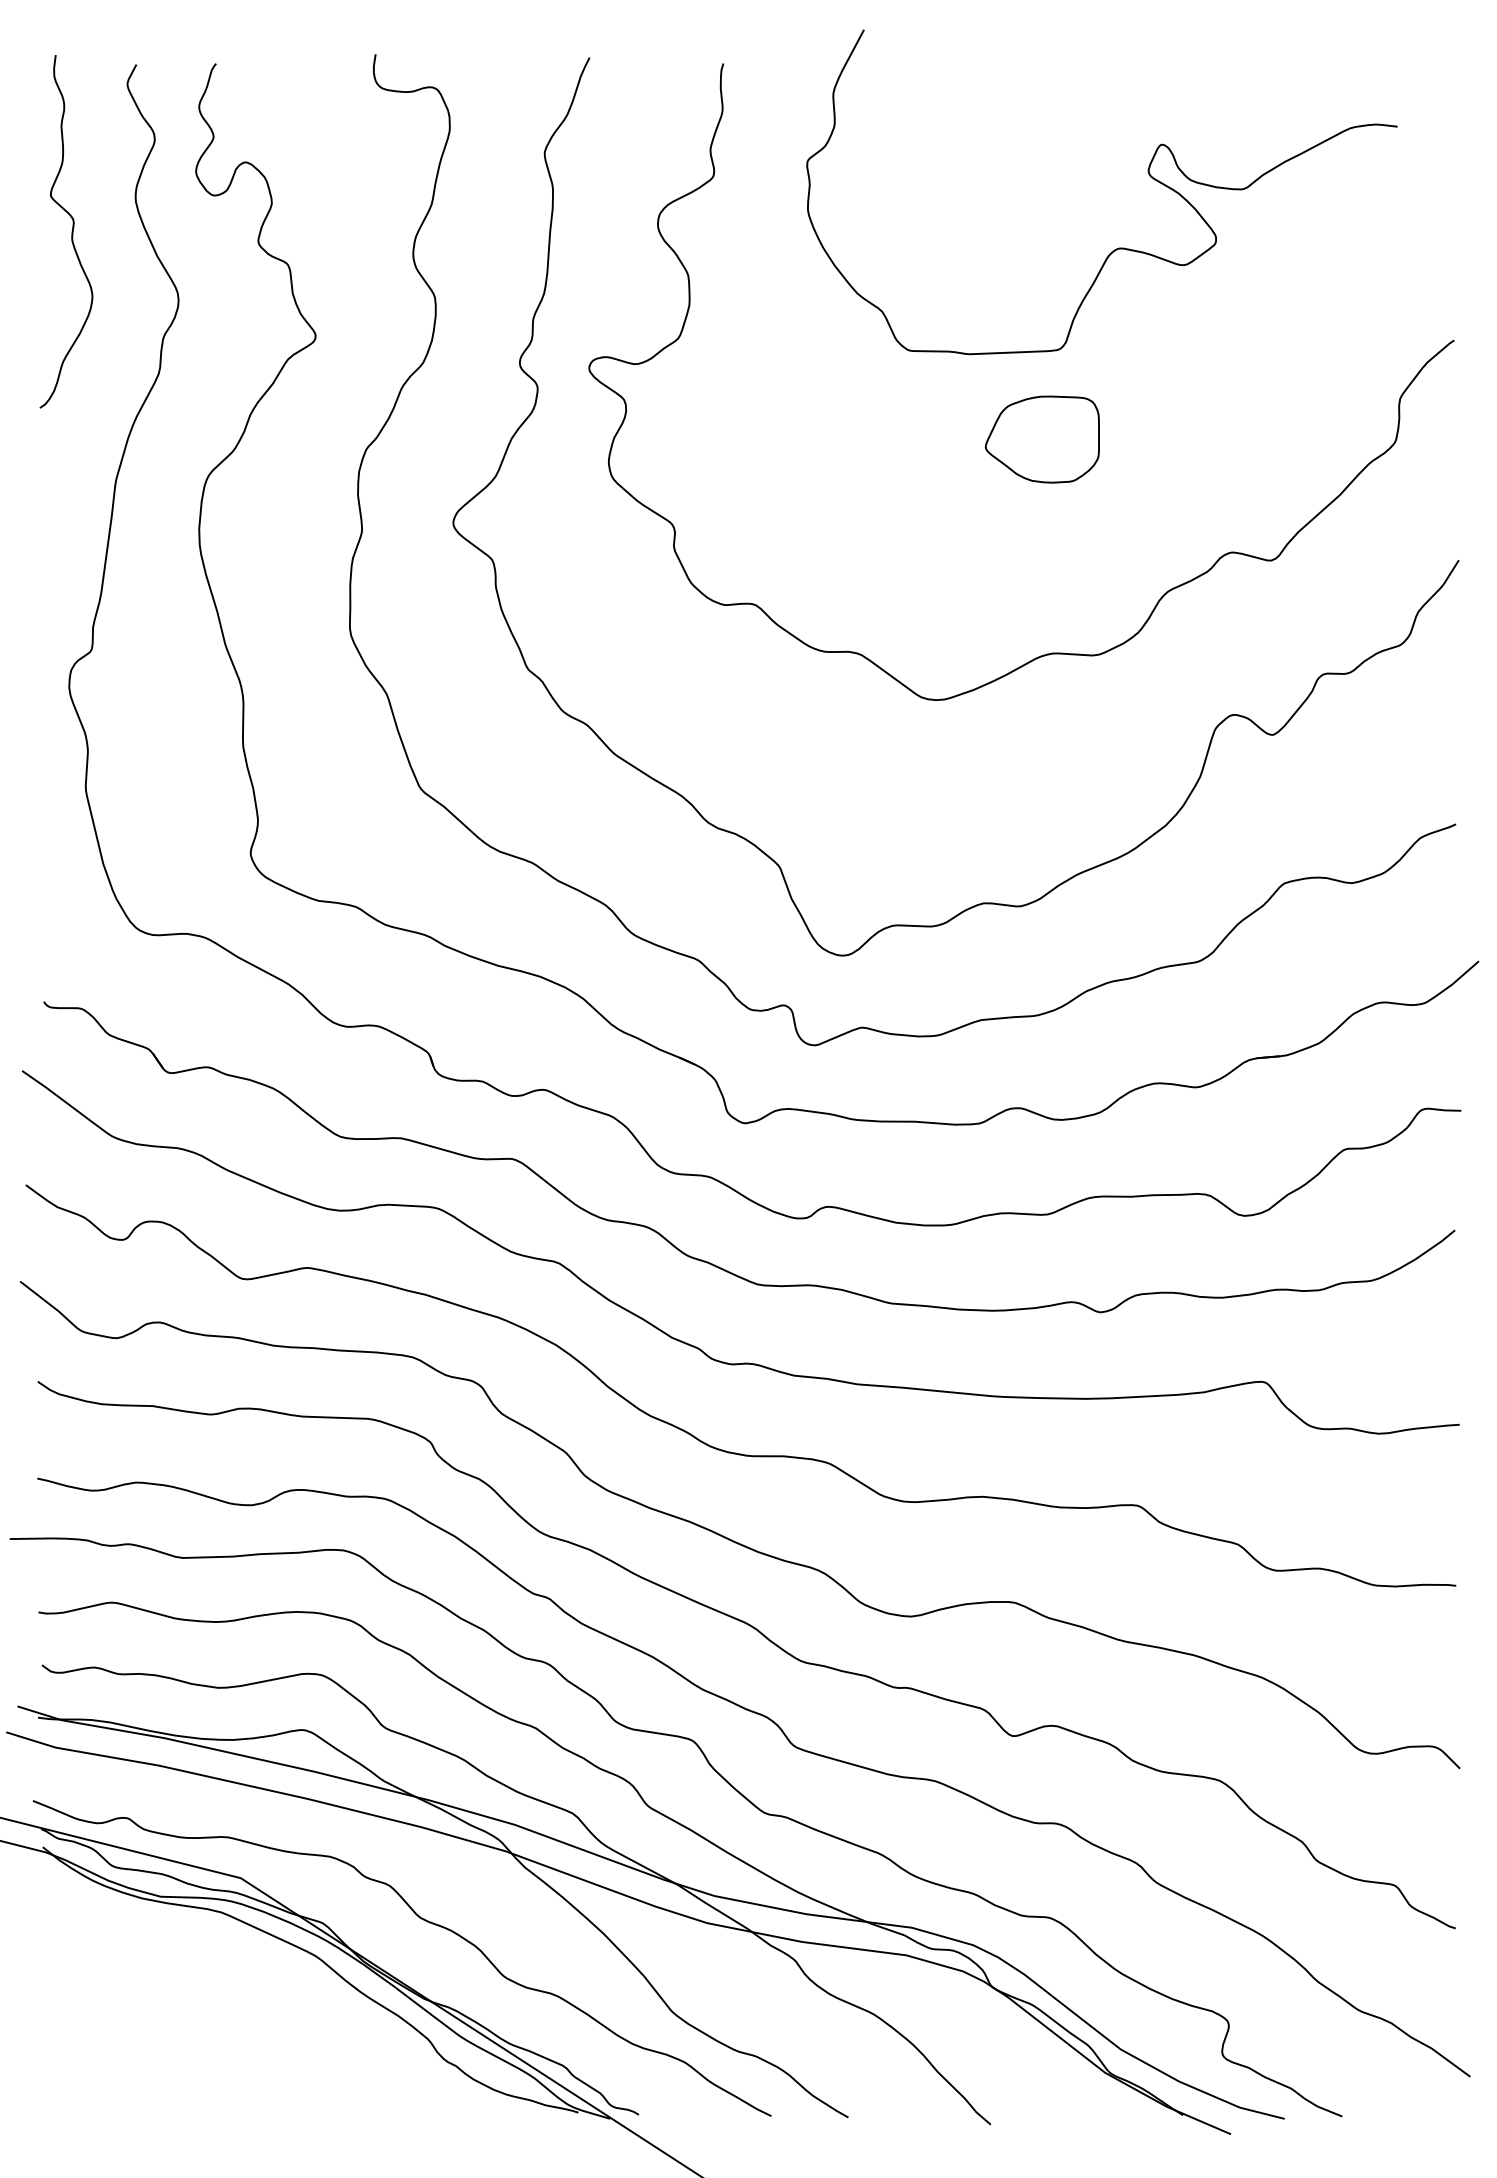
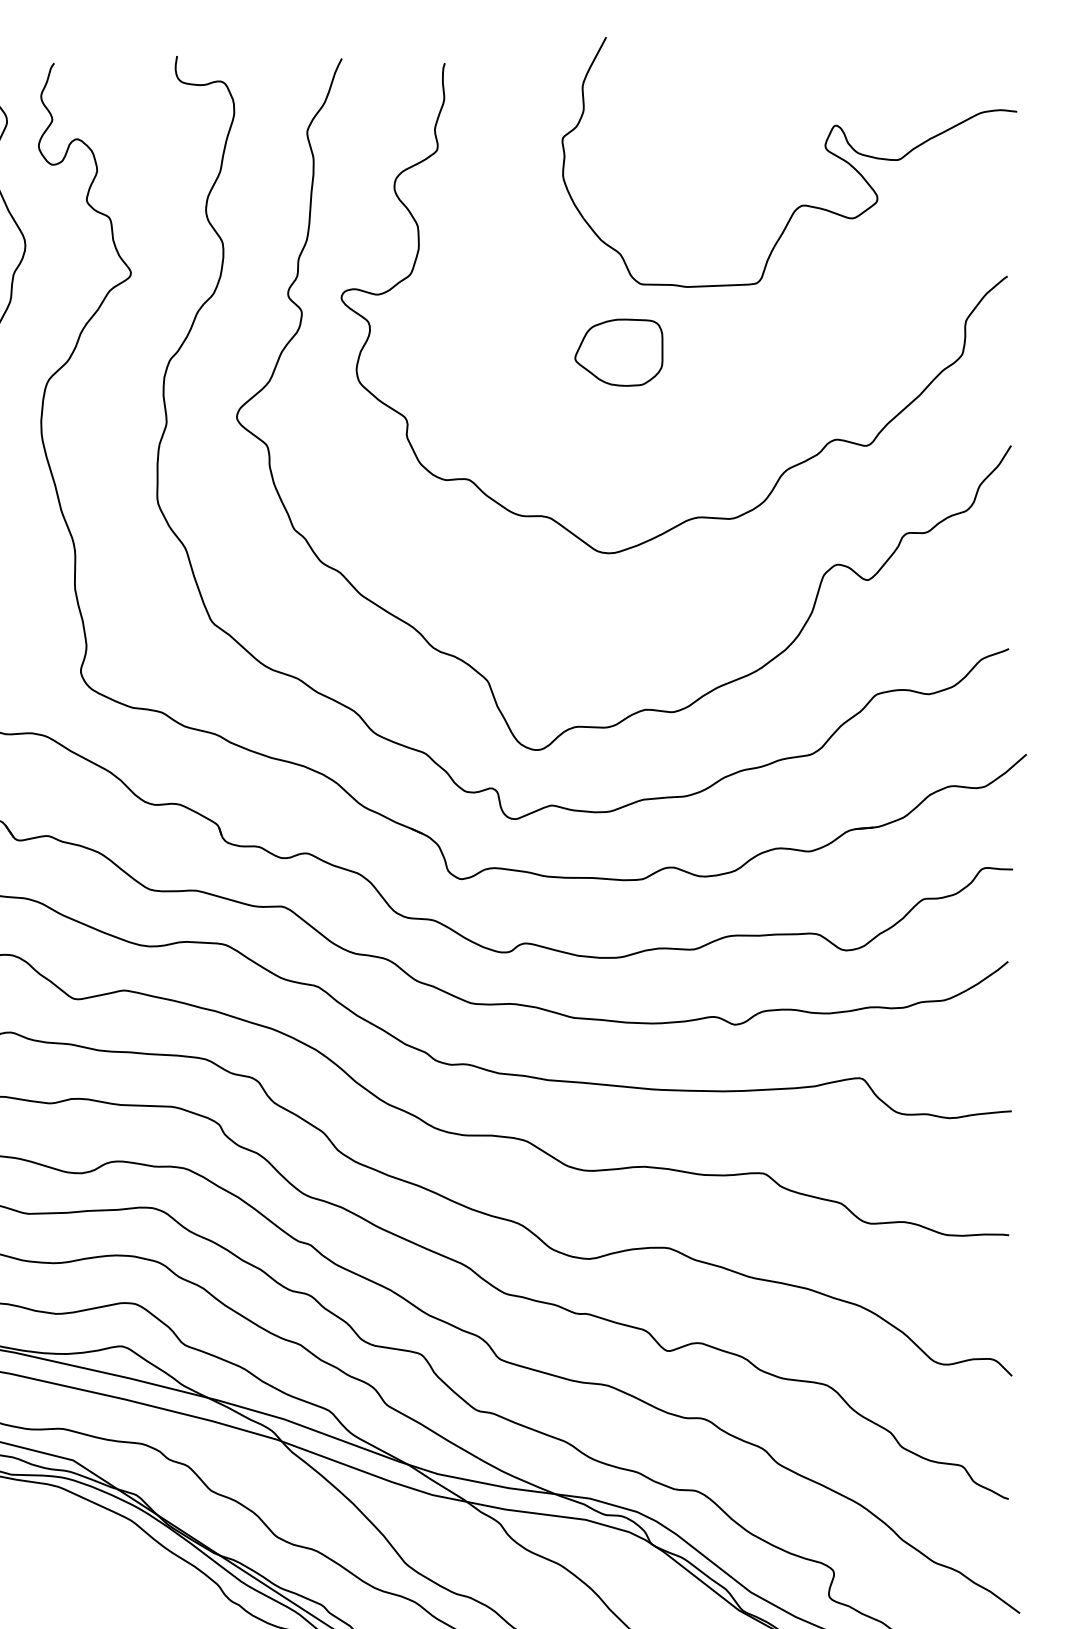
curve: (1148, 174) -> (825, 148), moved
part: (1041, 439) -> (618, 352), moved

